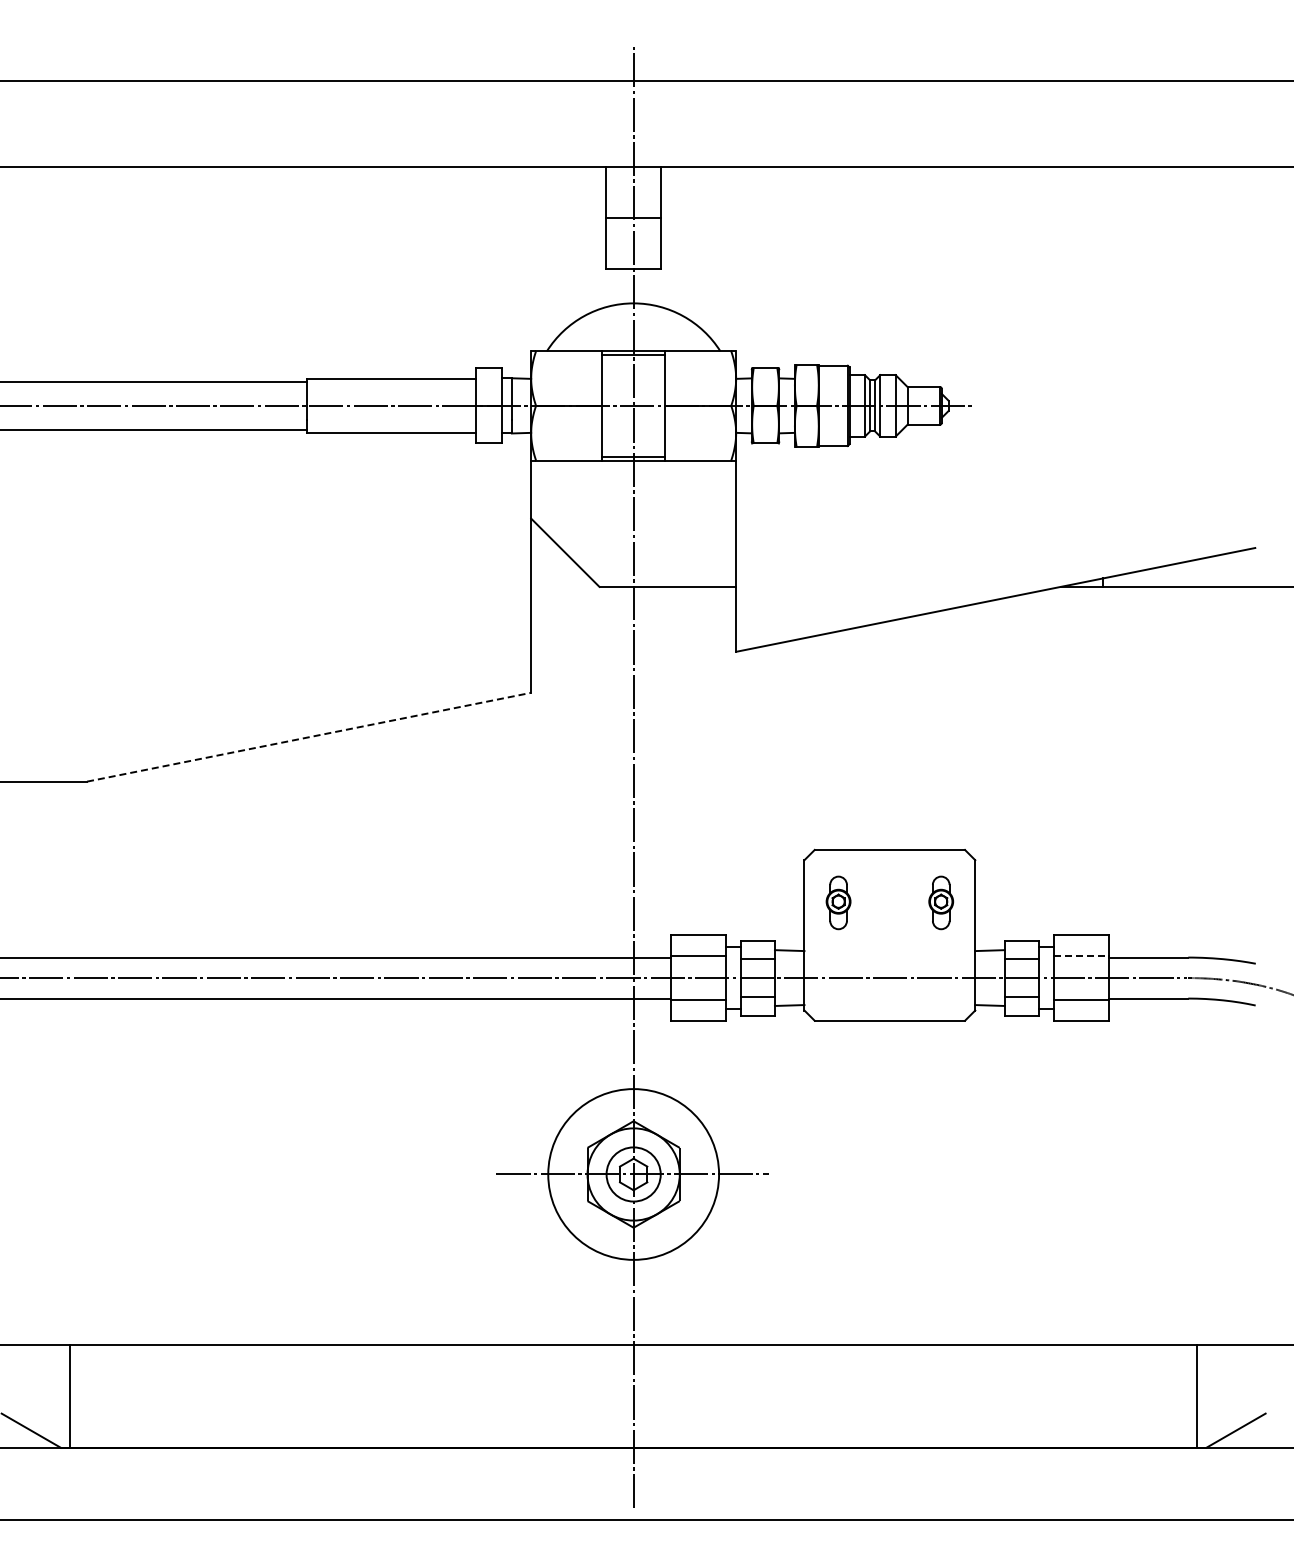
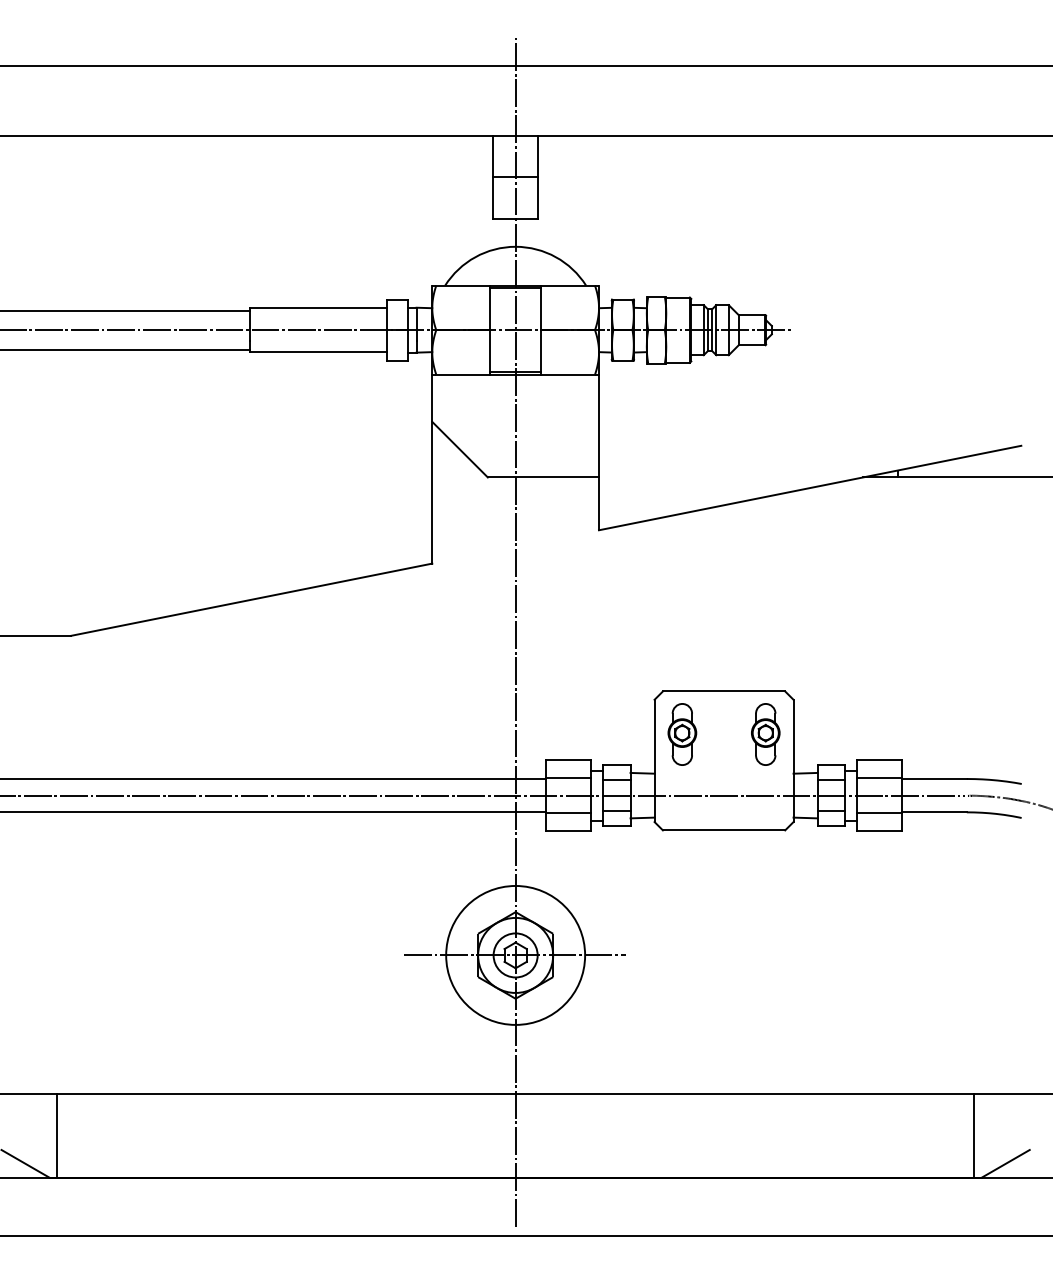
line: (309, 737) -> (251, 599), dashed -> solid
part: (838, 902) -> (682, 734), size x1.43
part: (941, 902) -> (766, 734), size x1.43
line: (1081, 956) -> (879, 778), dashed -> solid

